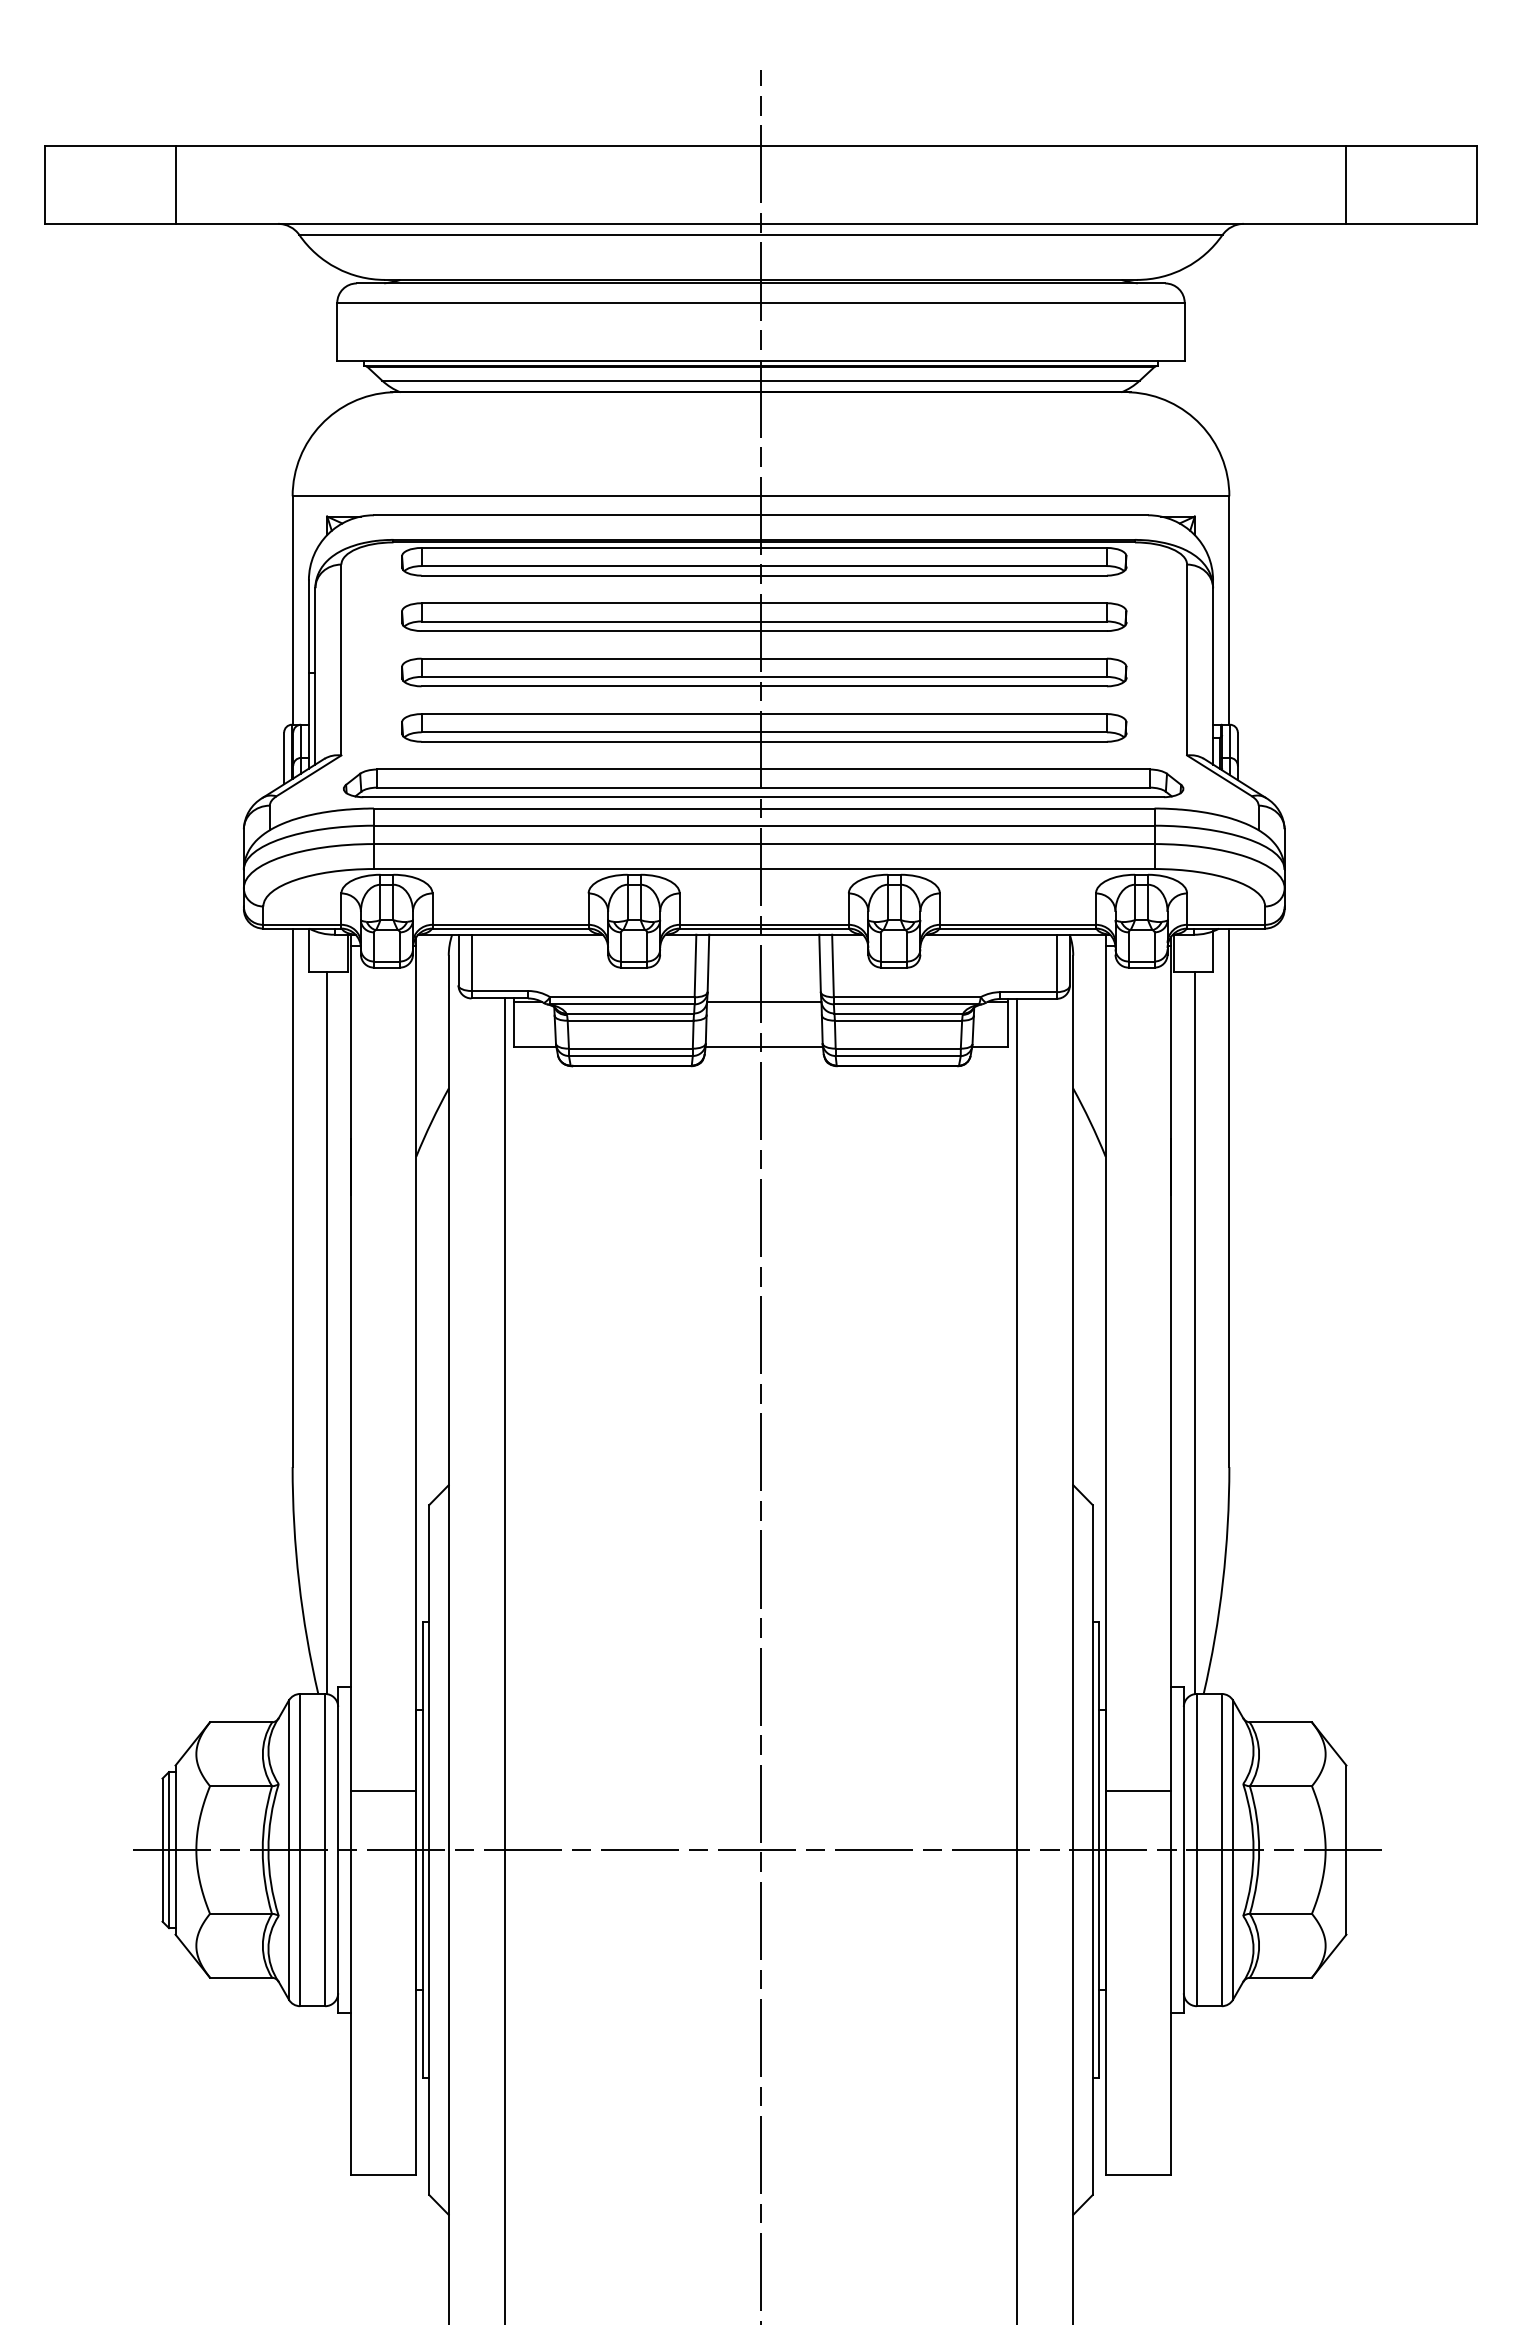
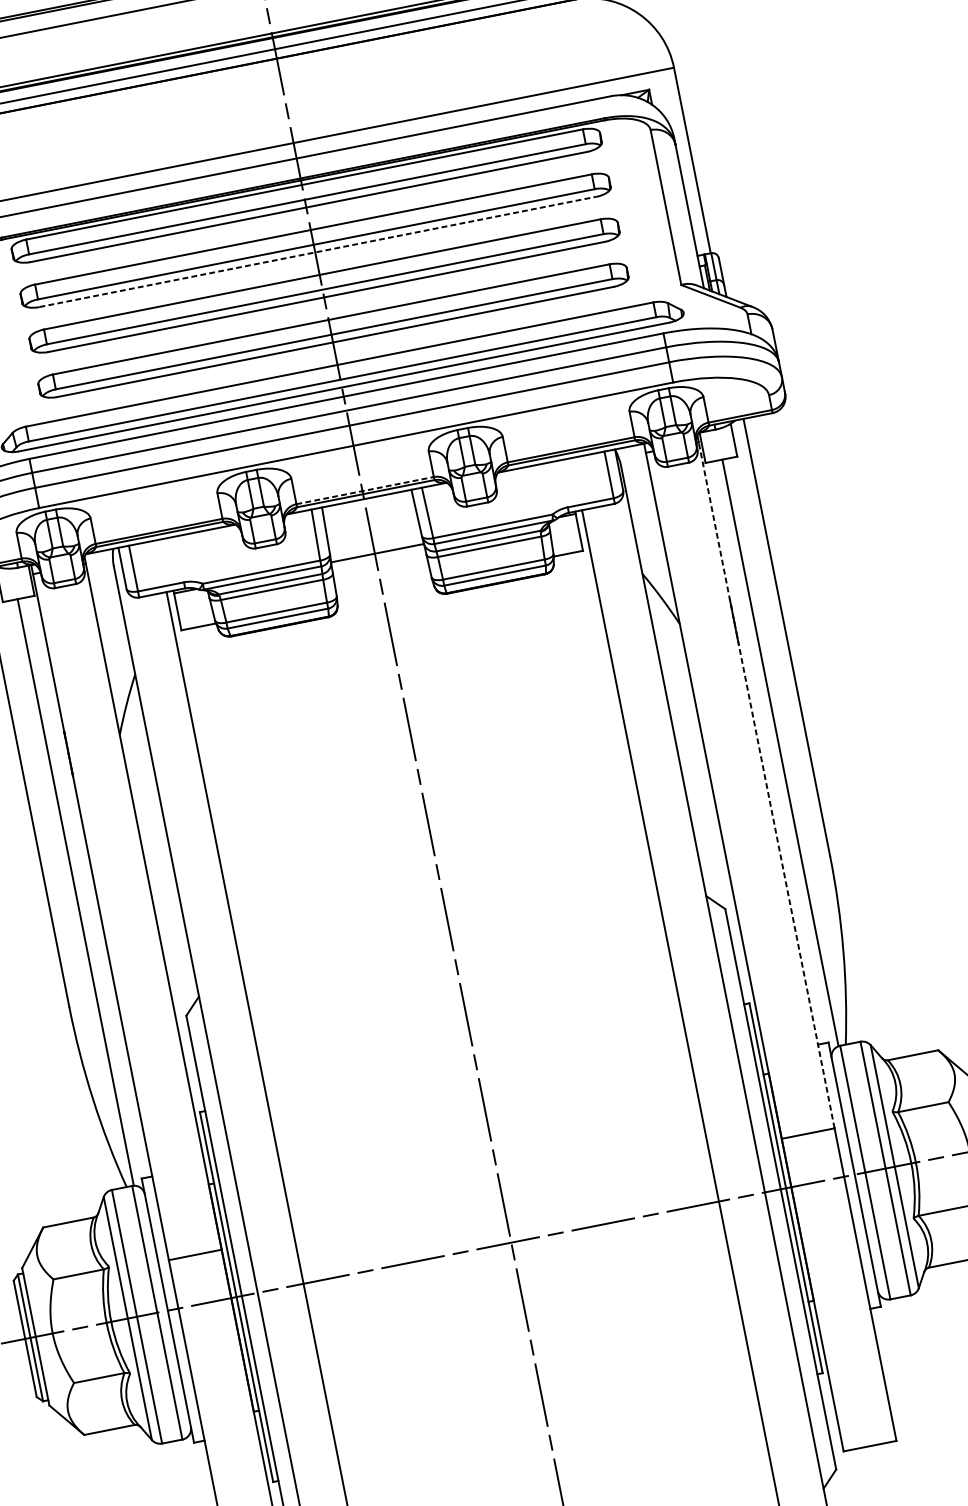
line: (764, 630) -> (318, 251), solid -> dashed
line: (764, 924) -> (365, 490), solid -> dashed
line: (763, 1047) -> (384, 590), removed
line: (1170, 1367) -> (766, 784), solid -> dashed

